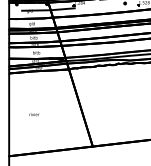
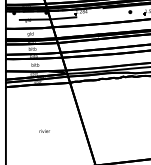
text: (34, 114) -> (44, 131), moved

